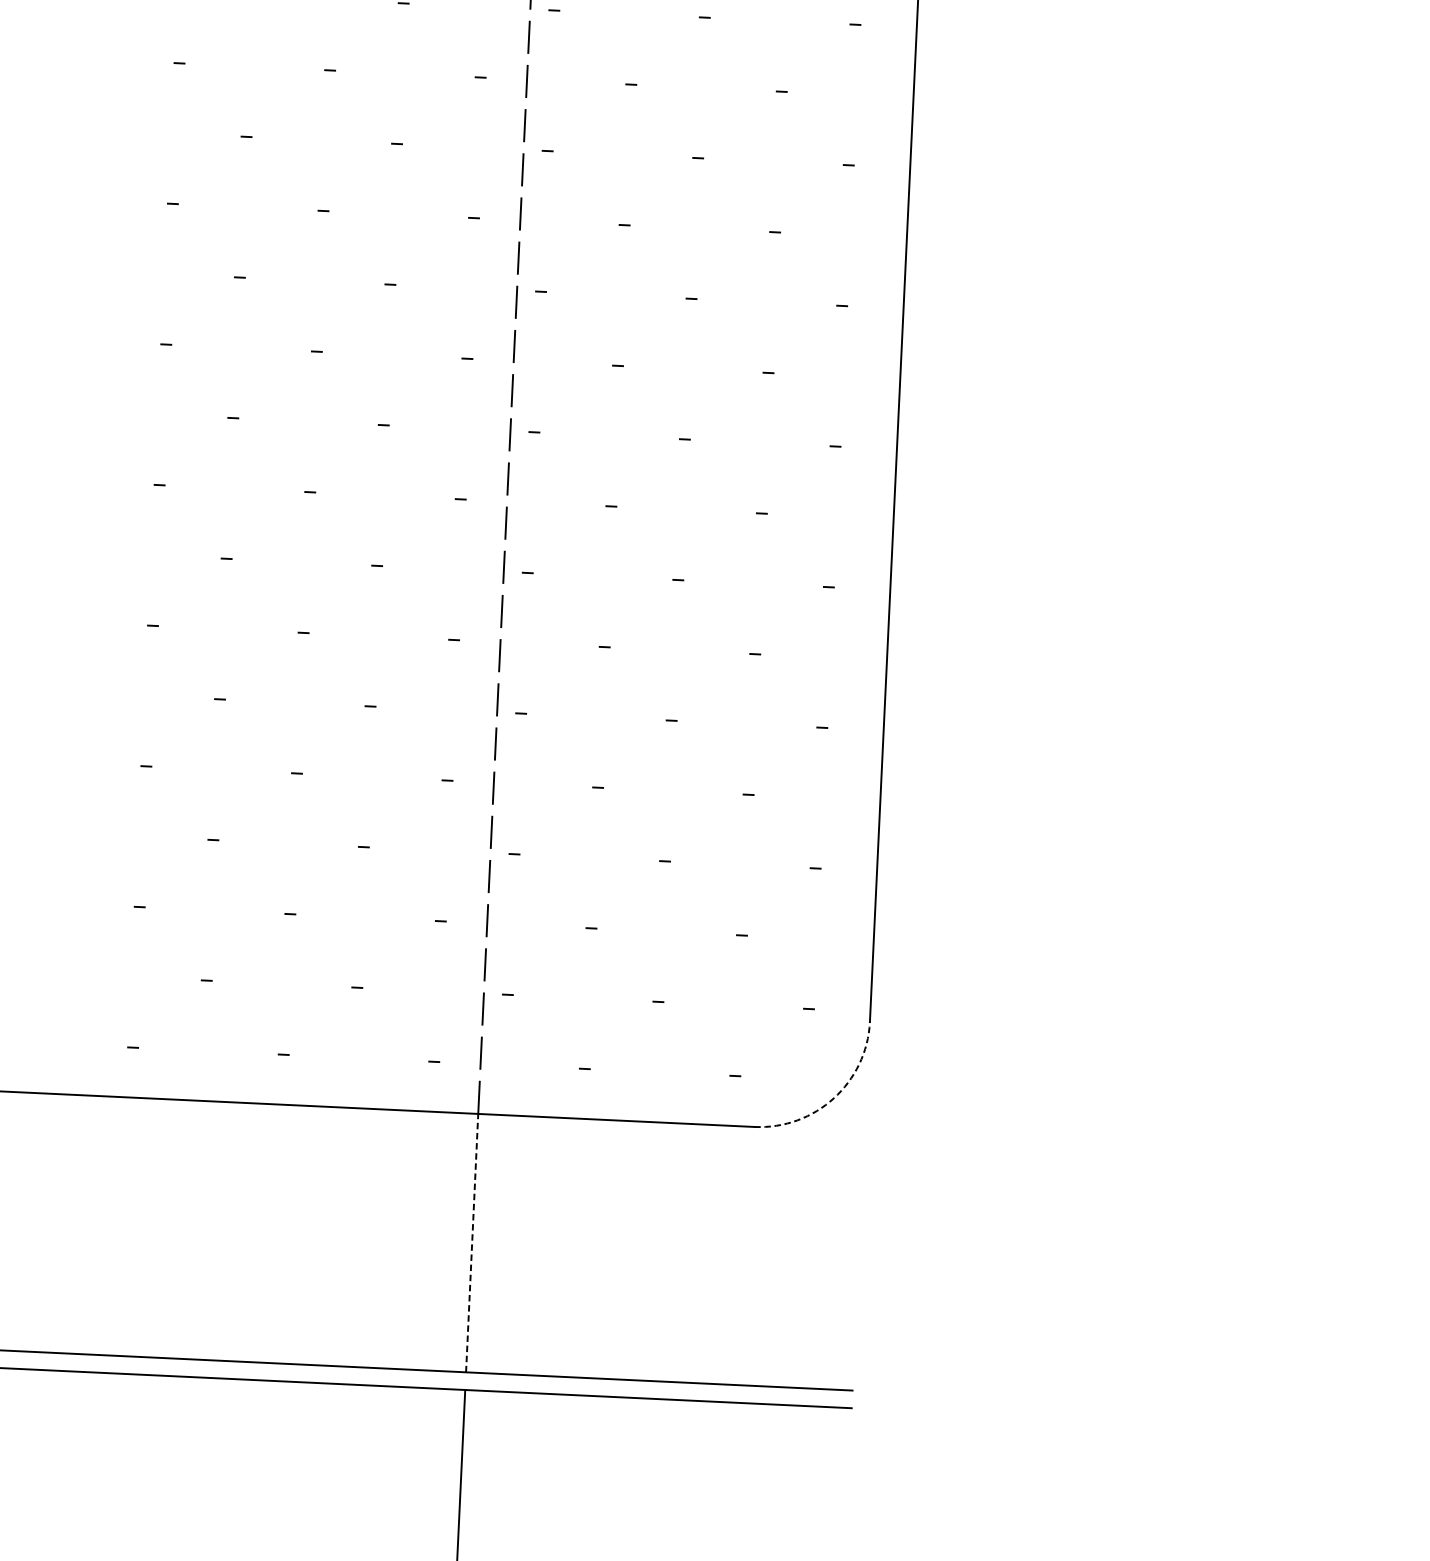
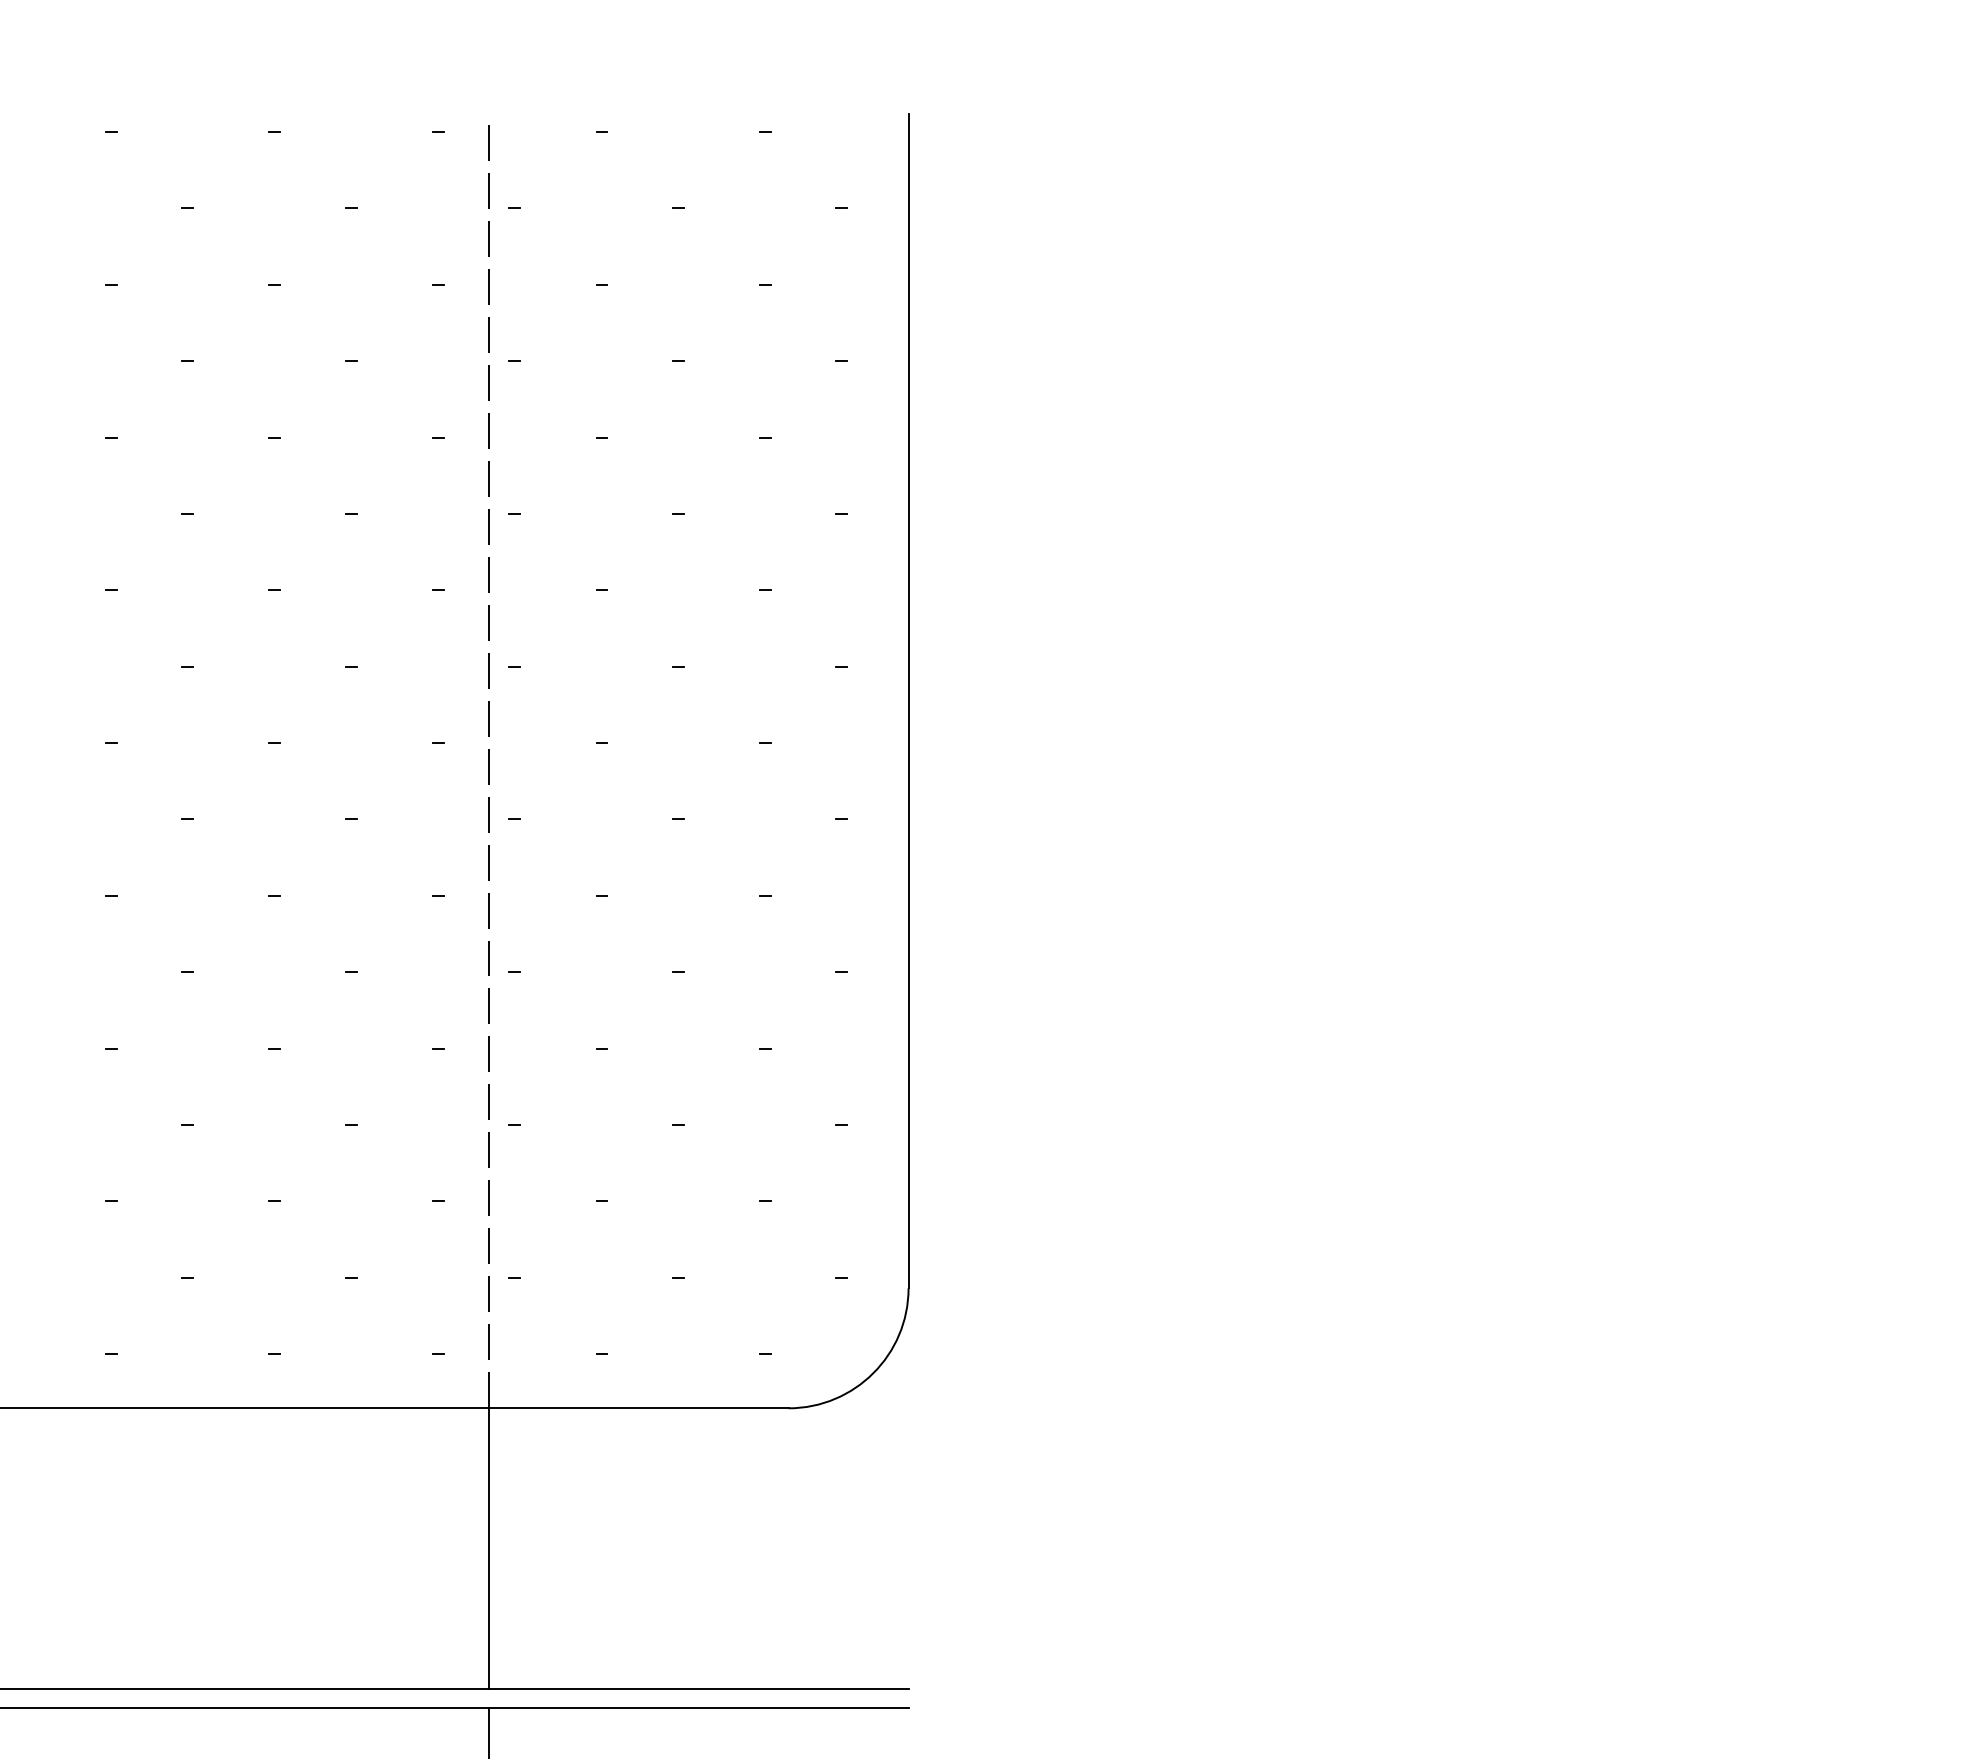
arc: (833, 1098) -> (873, 1373), dashed -> solid
line: (471, 1242) -> (488, 1548), dashed -> solid

